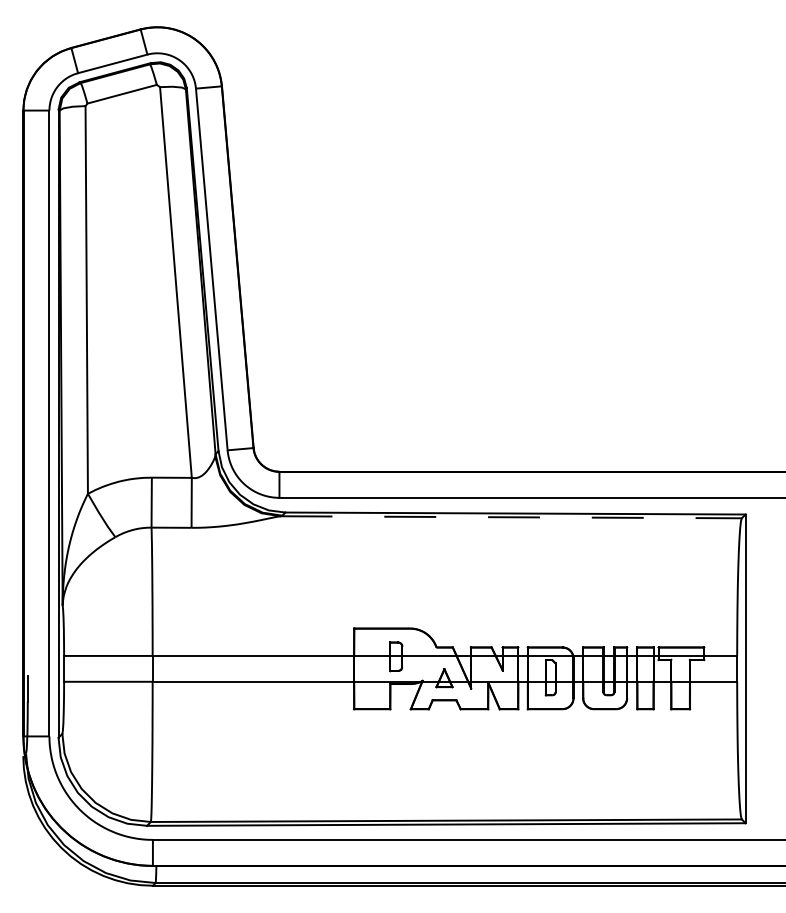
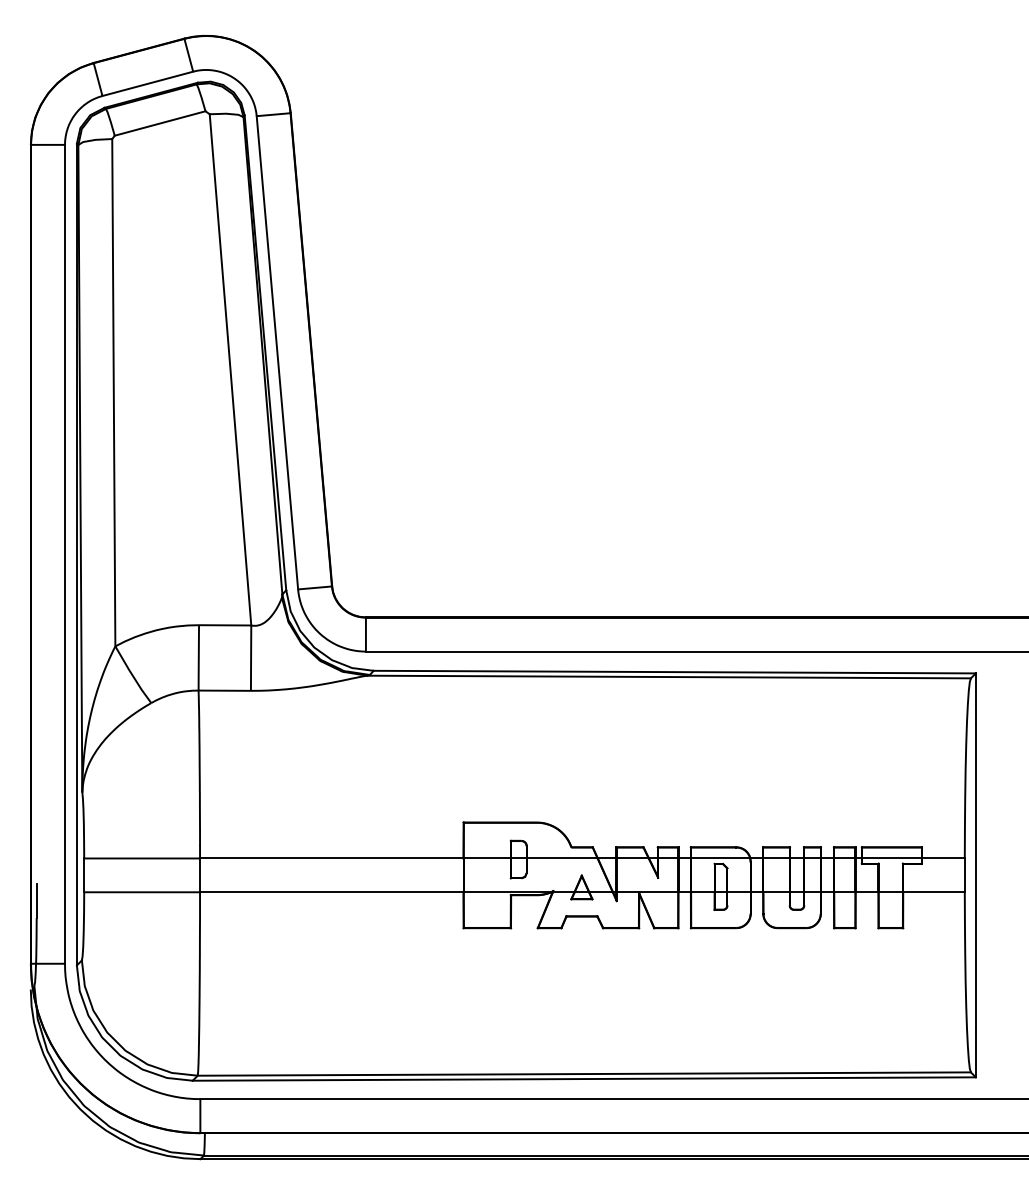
line: (511, 517) -> (669, 677), dashed -> solid

